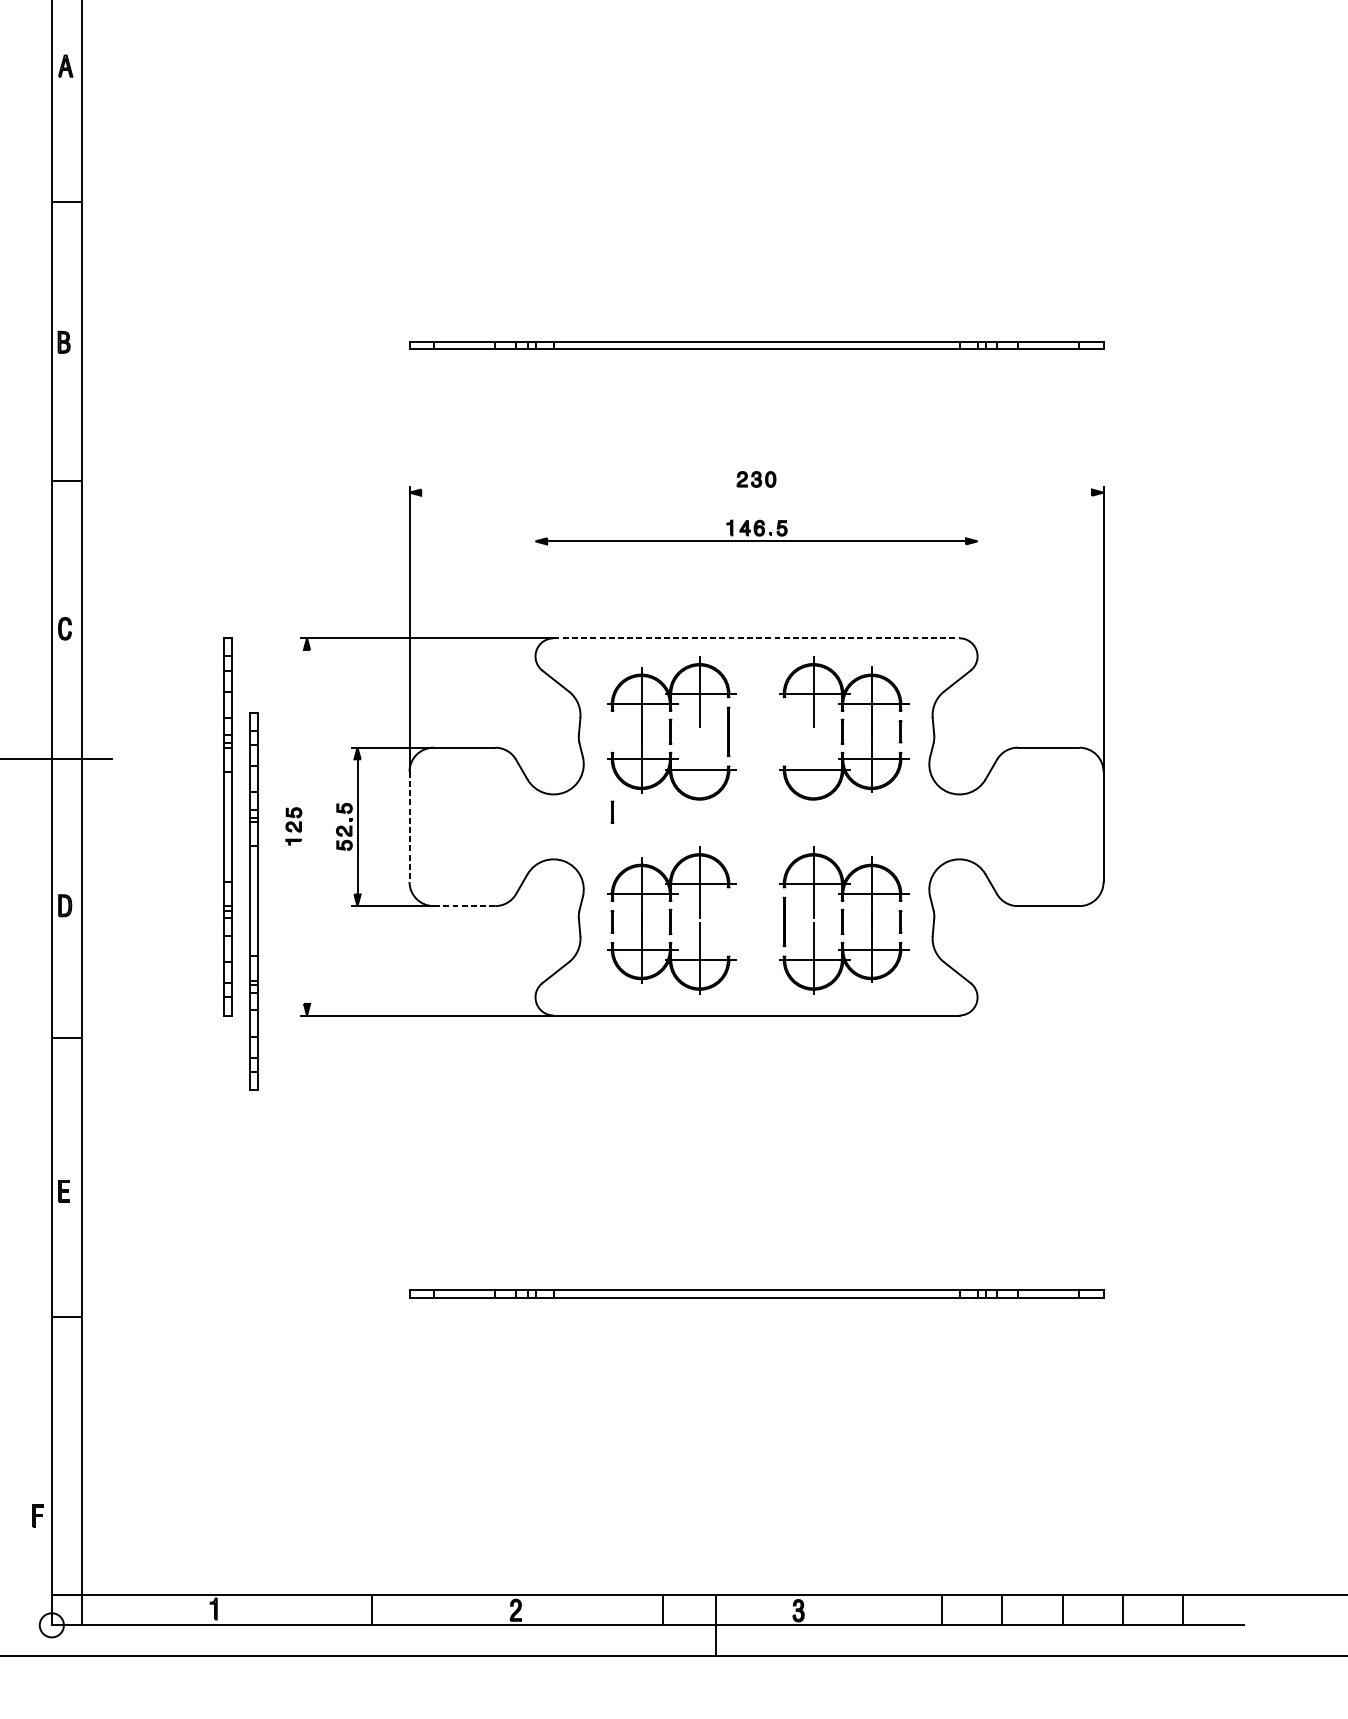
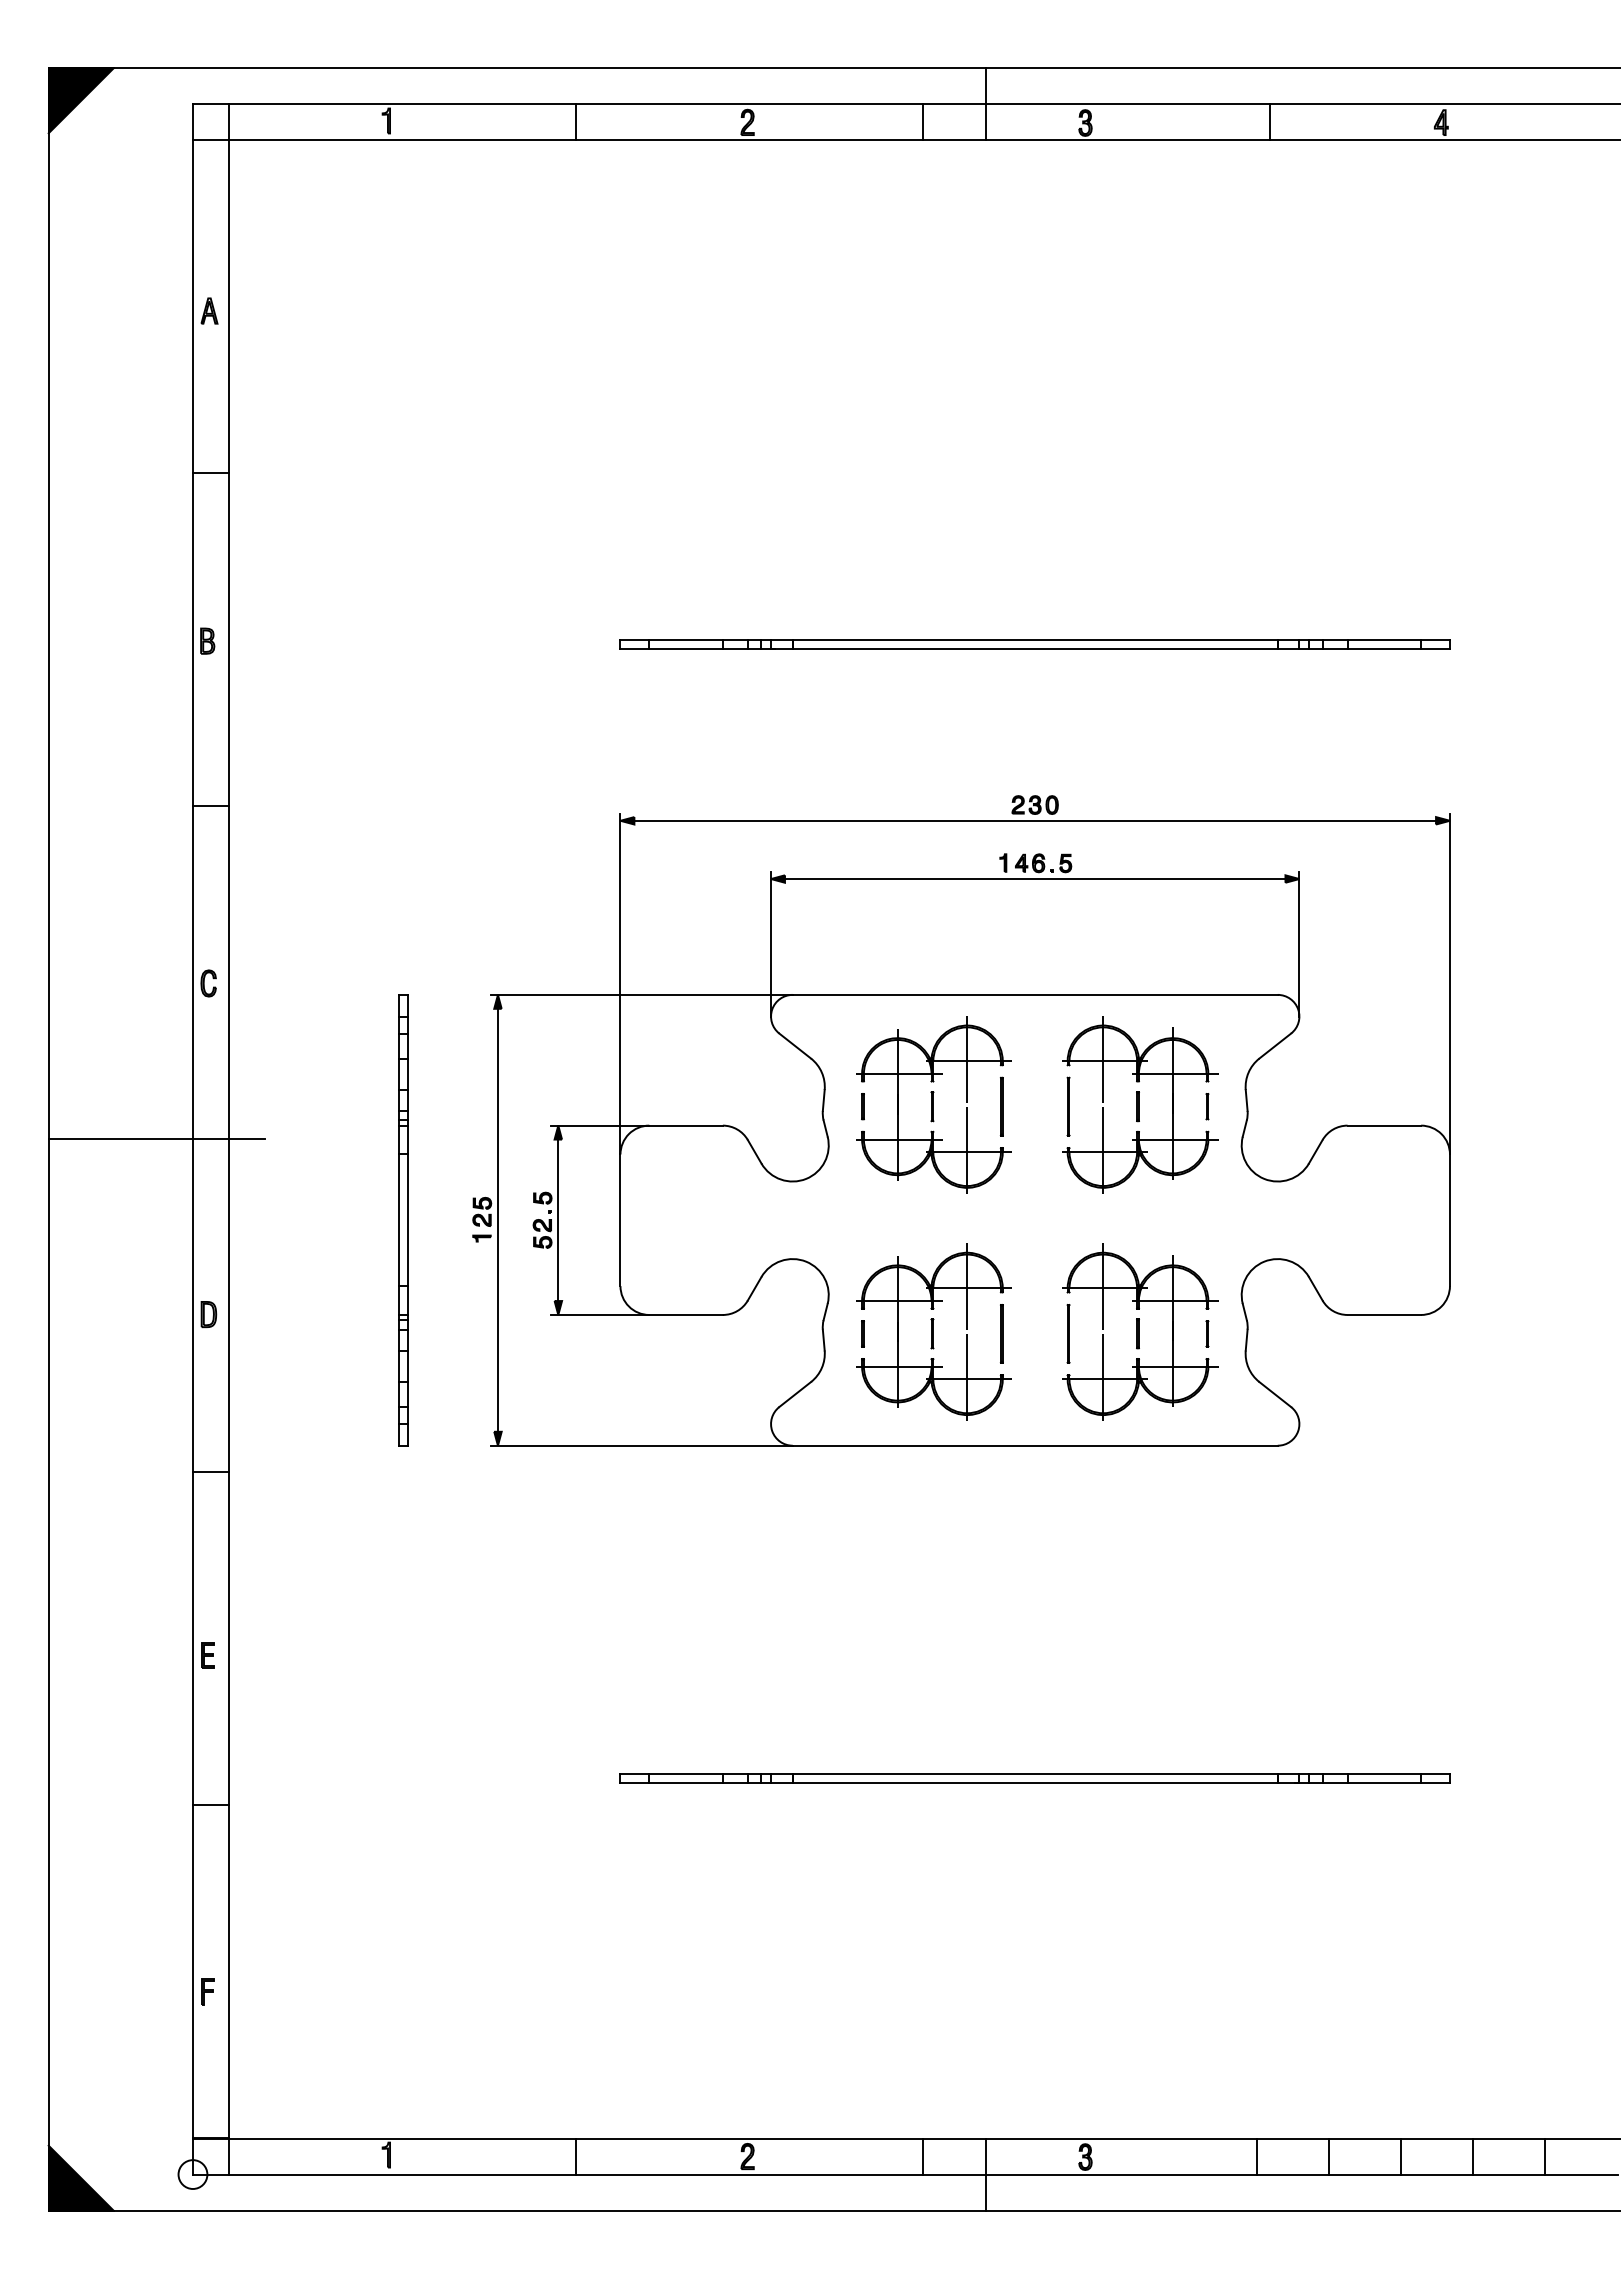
line: (756, 492) -> (1035, 820), added
line: (535, 595) -> (771, 943), added
line: (977, 595) -> (1299, 943), added
line: (756, 637) -> (1035, 994), dashed -> solid
line: (784, 731) -> (1068, 1106), added
line: (699, 770) -> (967, 1152), added
line: (813, 770) -> (1103, 1152), added
line: (612, 812) -> (862, 1106), moved
line: (306, 826) -> (497, 1219), added
line: (409, 827) -> (620, 1220), dashed -> solid
part: (253, 901) -> (434, 1309), removed
line: (464, 905) -> (686, 1314), dashed -> solid
line: (728, 921) -> (1001, 1333), added
part: (38, 1515) -> (207, 1991), moved

